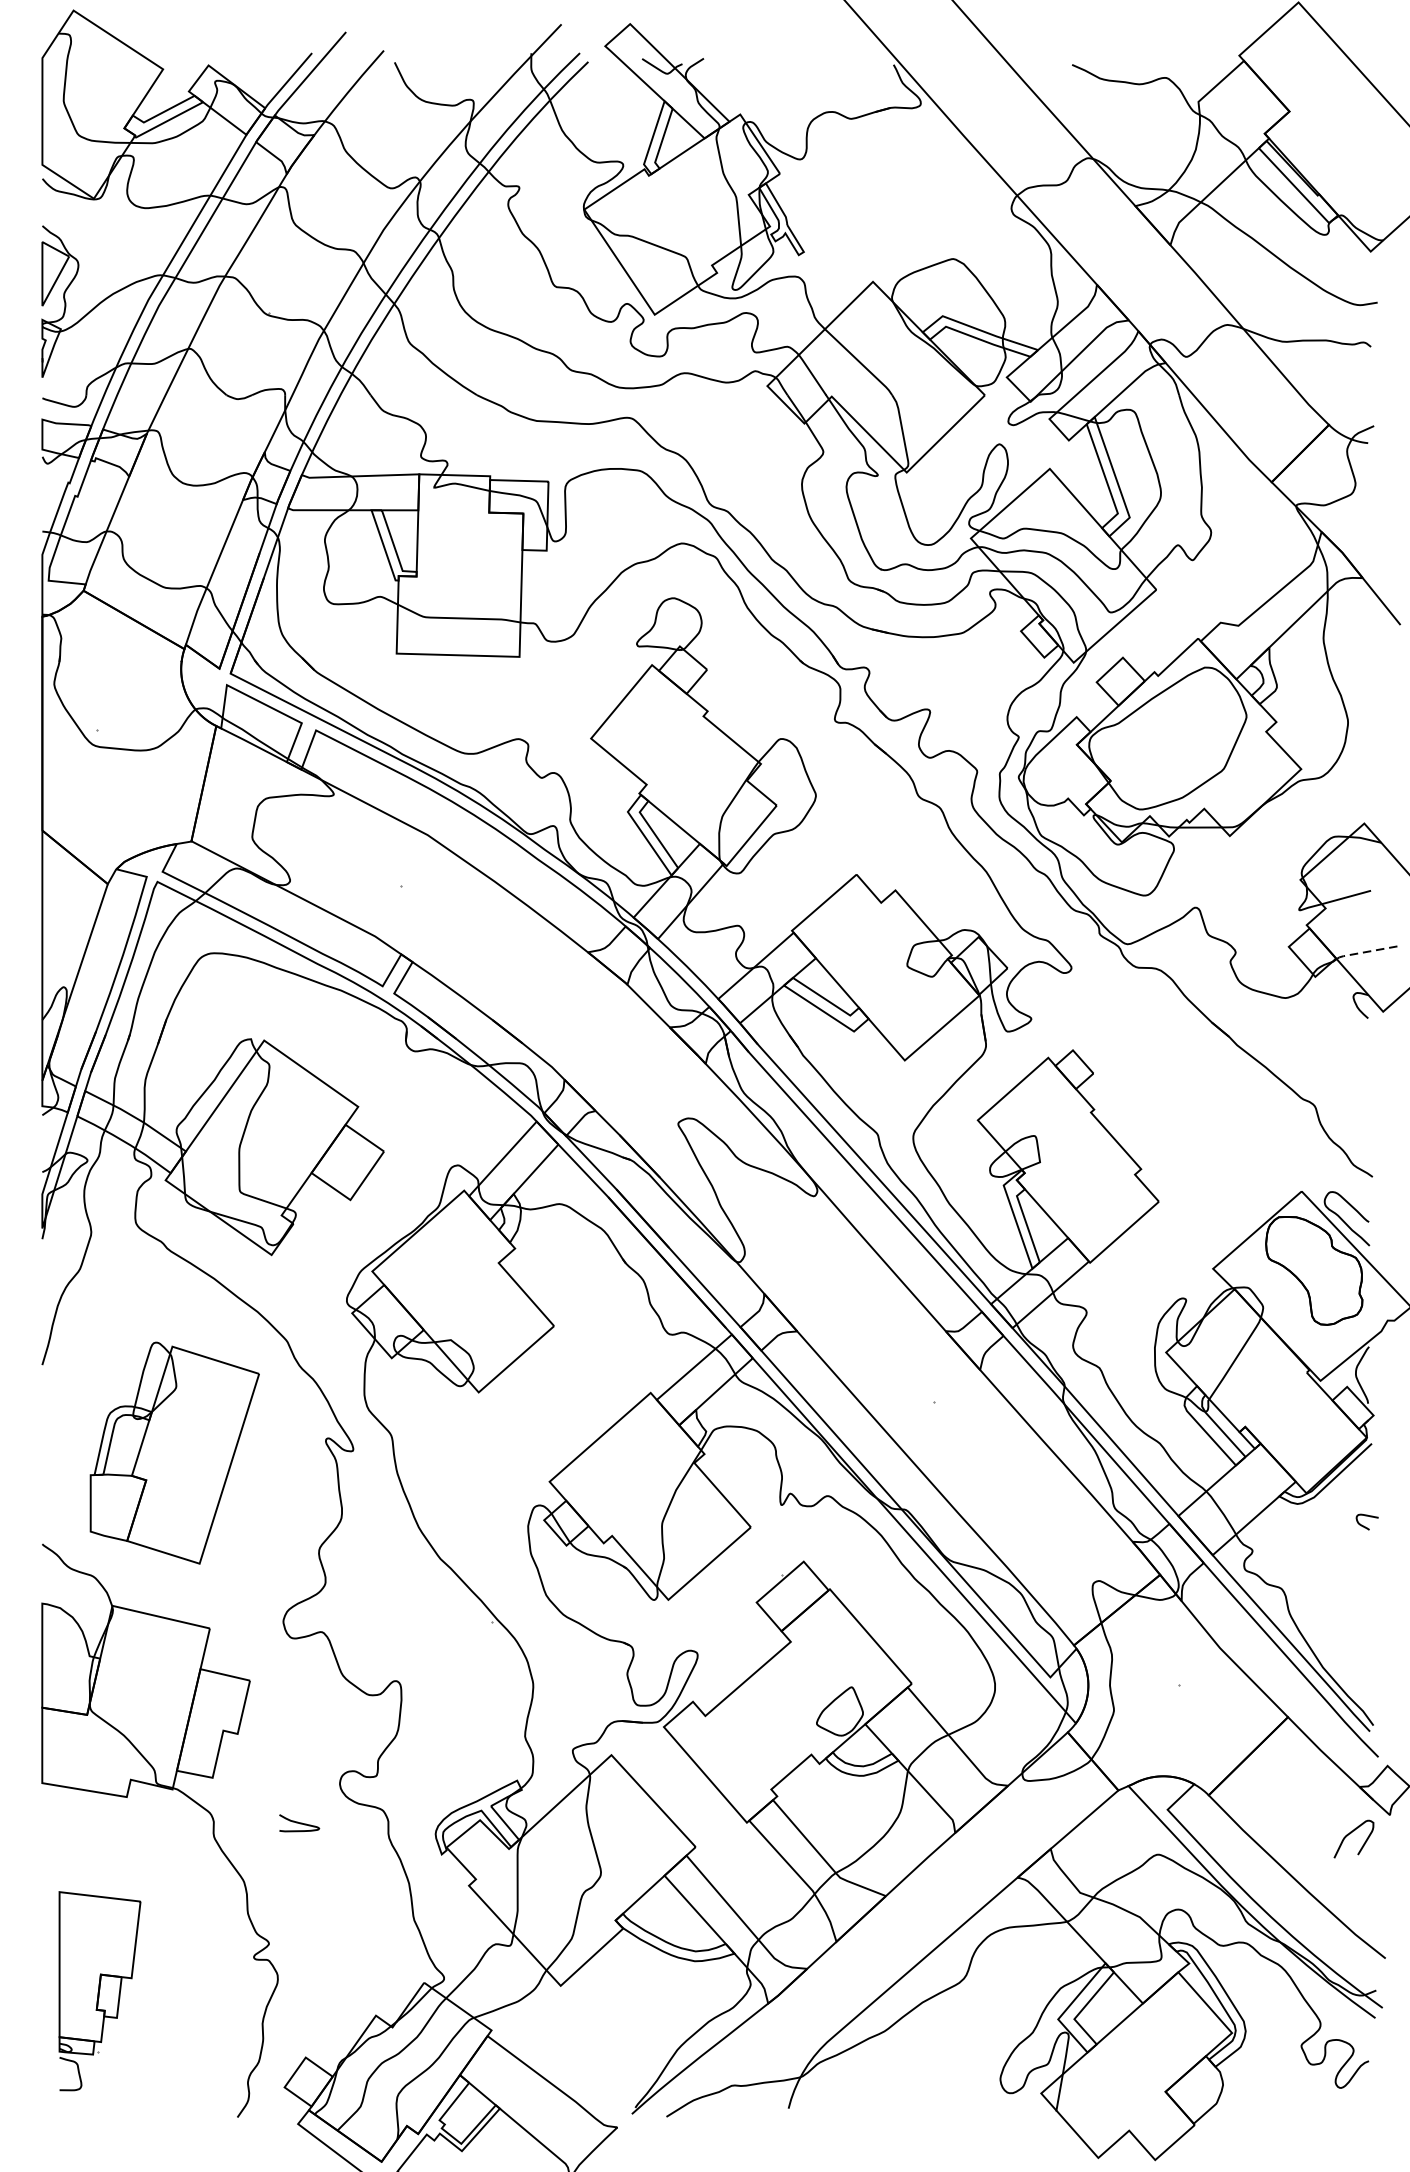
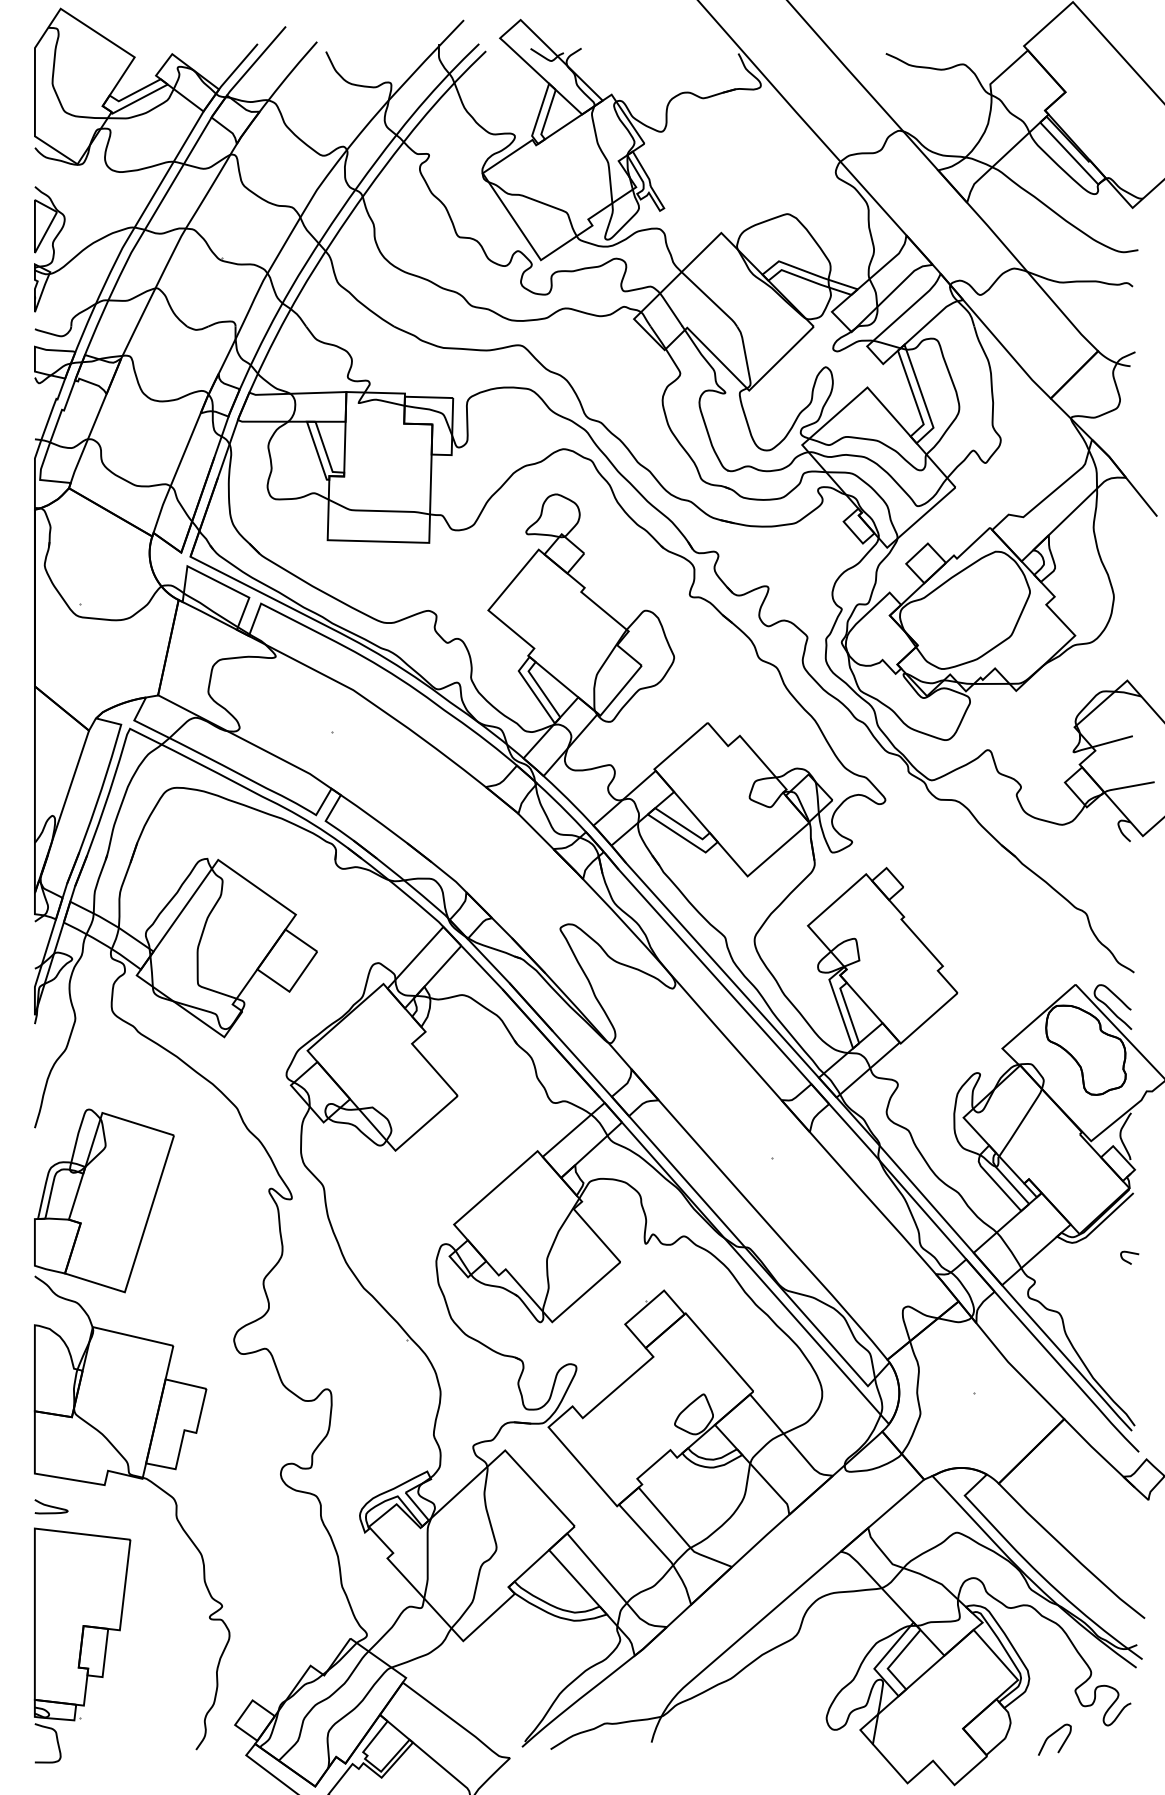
line: (1364, 952) -> (1127, 787), dashed -> solid
part: (174, 1452) -> (104, 1200), moved
curve: (299, 1822) -> (51, 1506), moved
curve: (1349, 1835) -> (1051, 1736), moved
part: (99, 1991) -> (82, 1645), size x1.43

